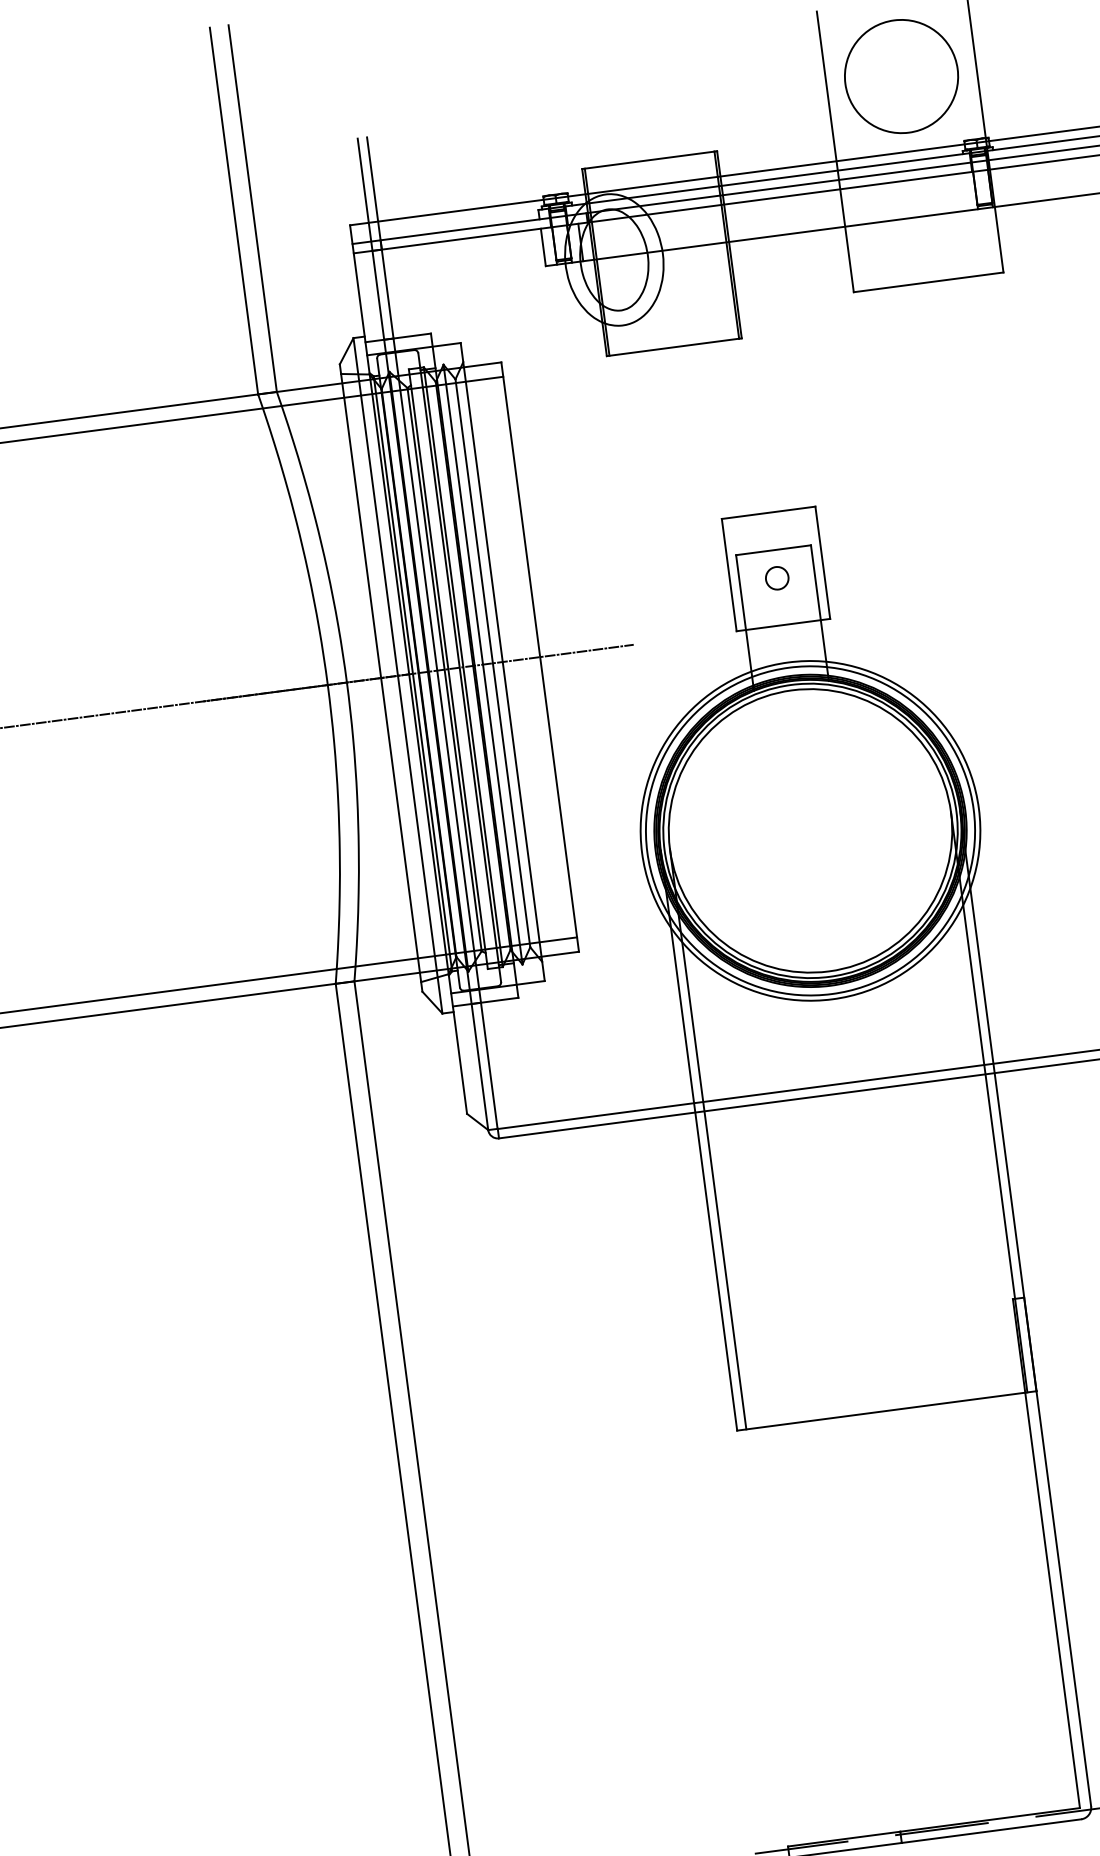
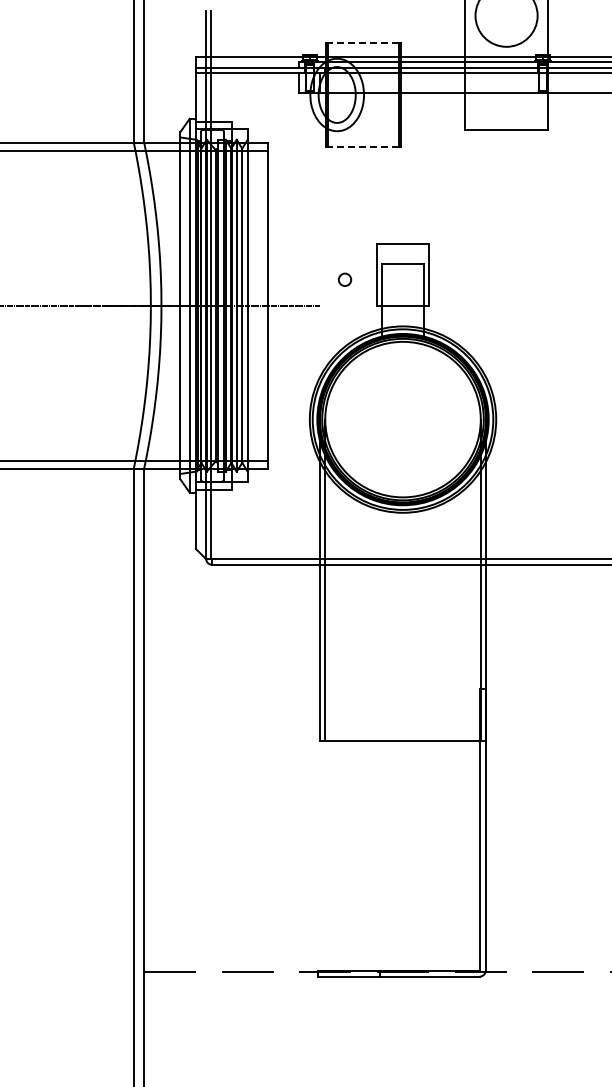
line: (647, 160) -> (362, 43), solid -> dashed
line: (672, 347) -> (362, 146), solid -> dashed
circle: (776, 577) -> (344, 279), moved

